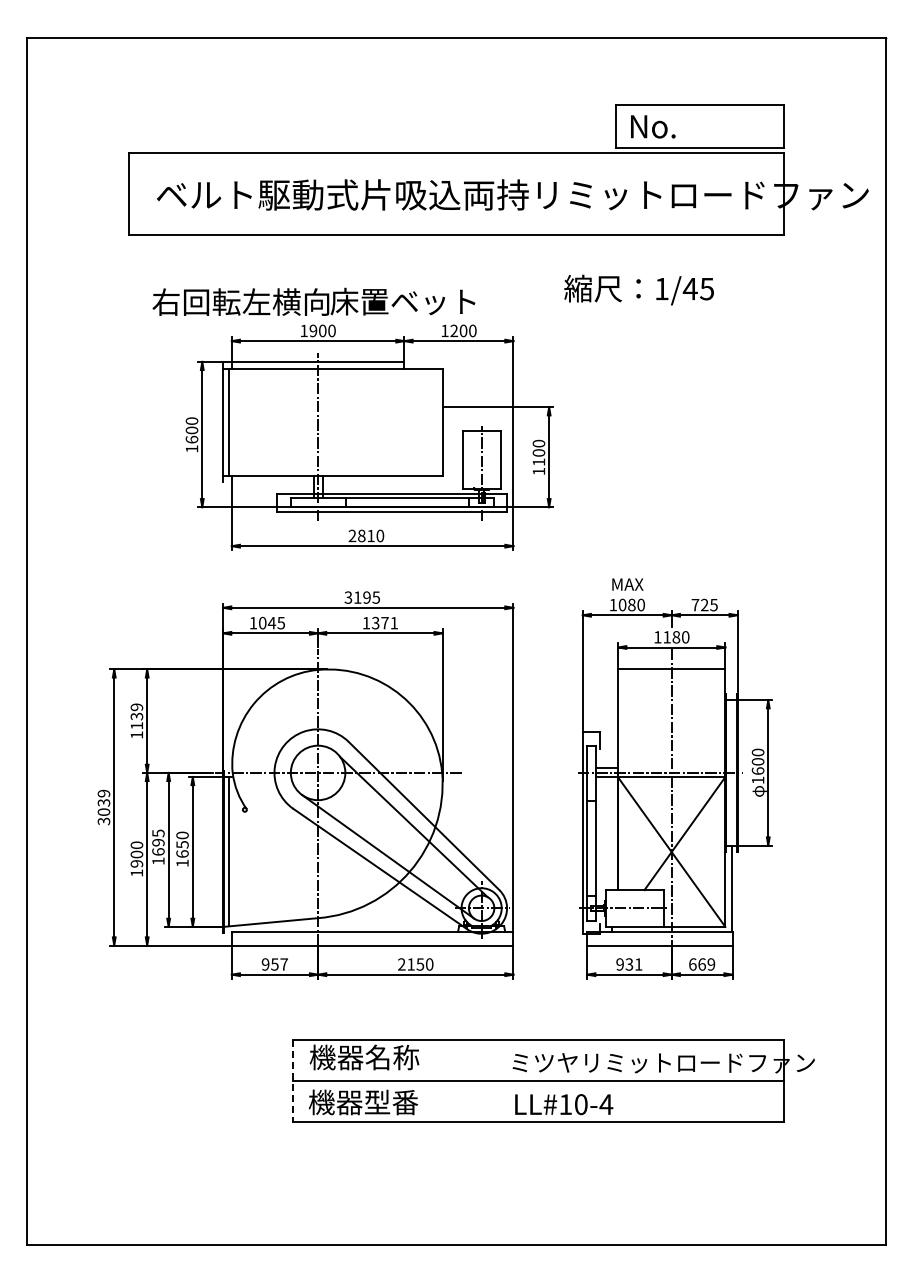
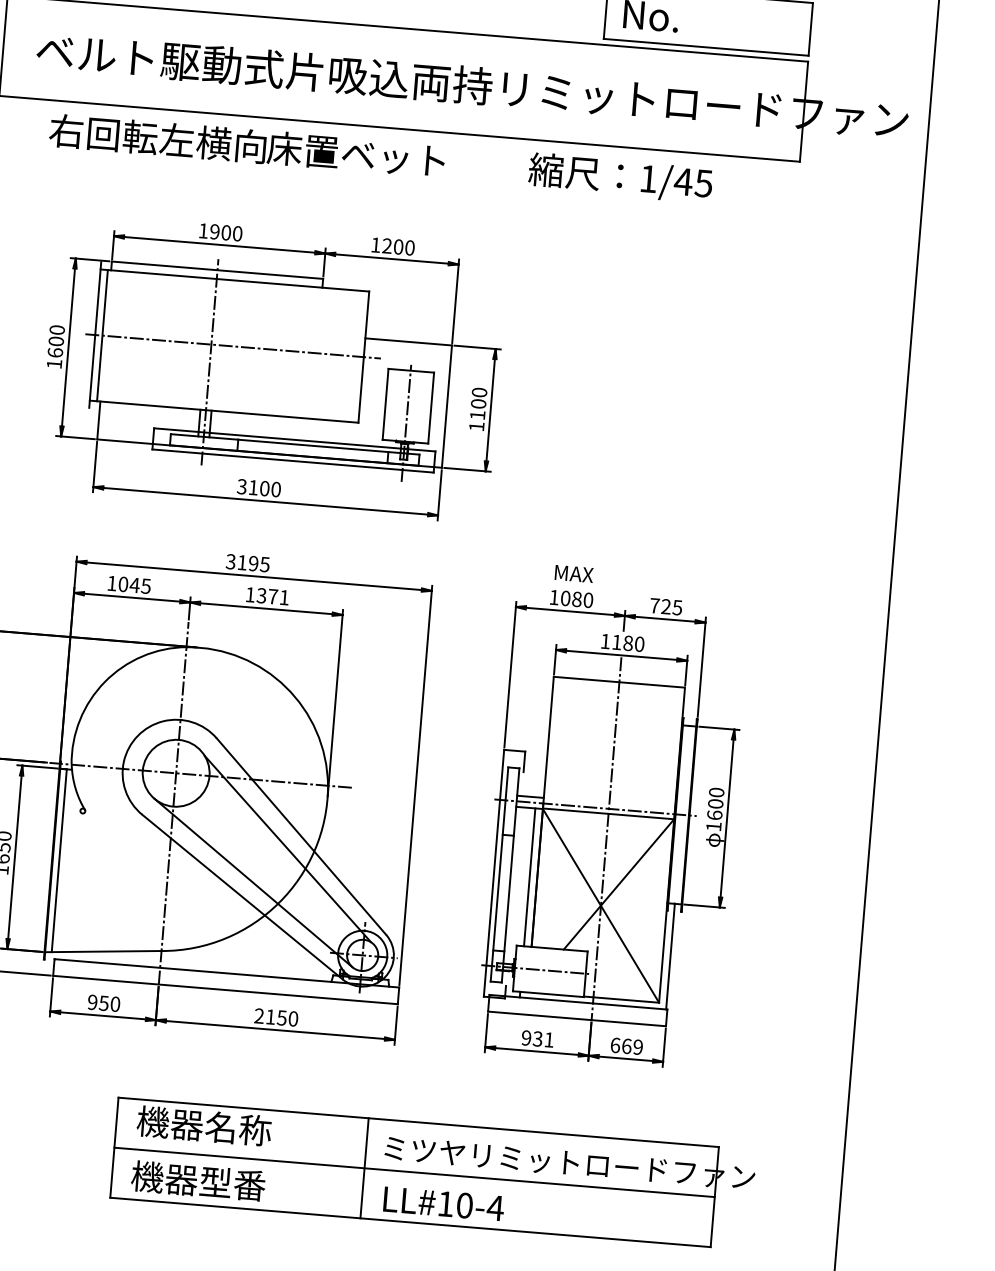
text: (638, 289) -> (619, 177), moved
text: (313, 301) -> (246, 145), moved
line: (335, 422) -> (232, 346), added
text: (361, 535) -> (253, 487), 2810 -> 3100
line: (611, 833) -> (529, 876), added
text: (283, 964) -> (114, 1004), 957 -> 950
line: (292, 1080) -> (113, 1147), dashed -> solid
line: (497, 1080) -> (364, 1167), added

